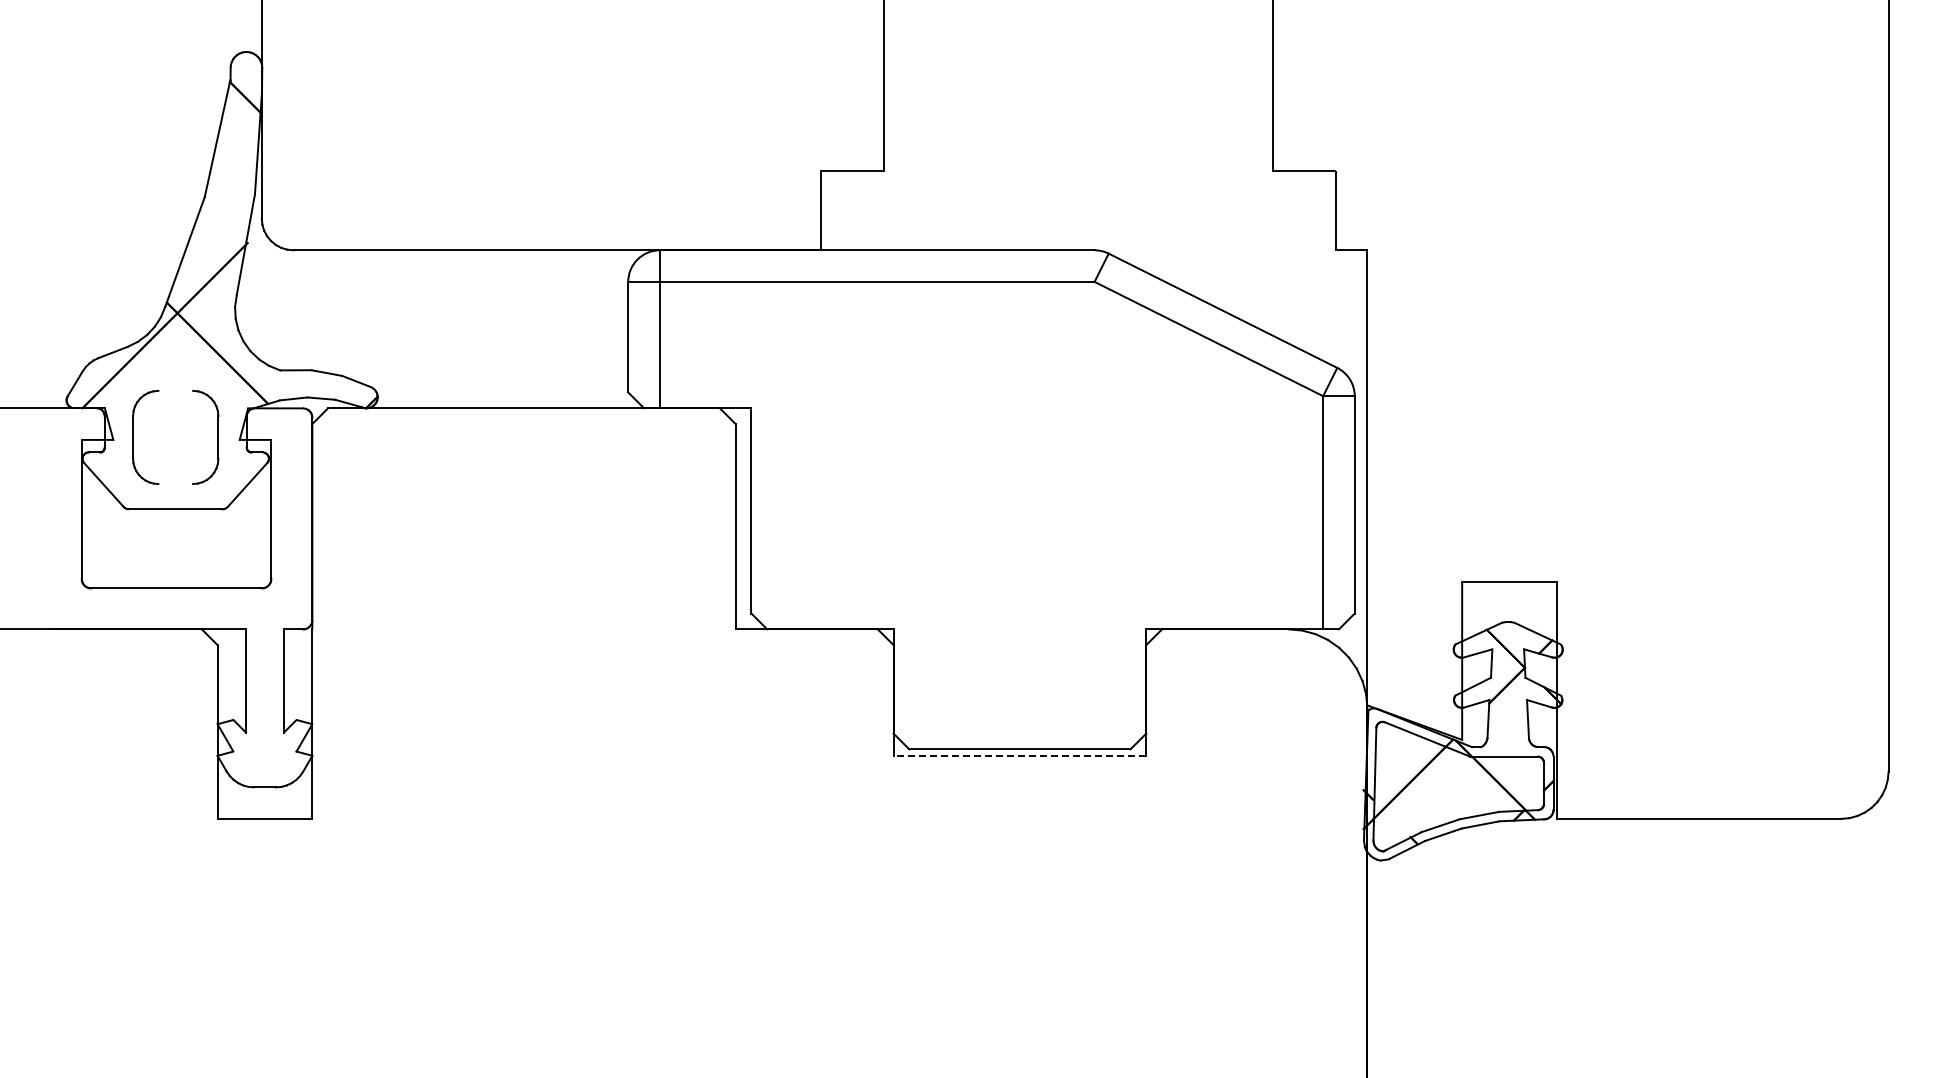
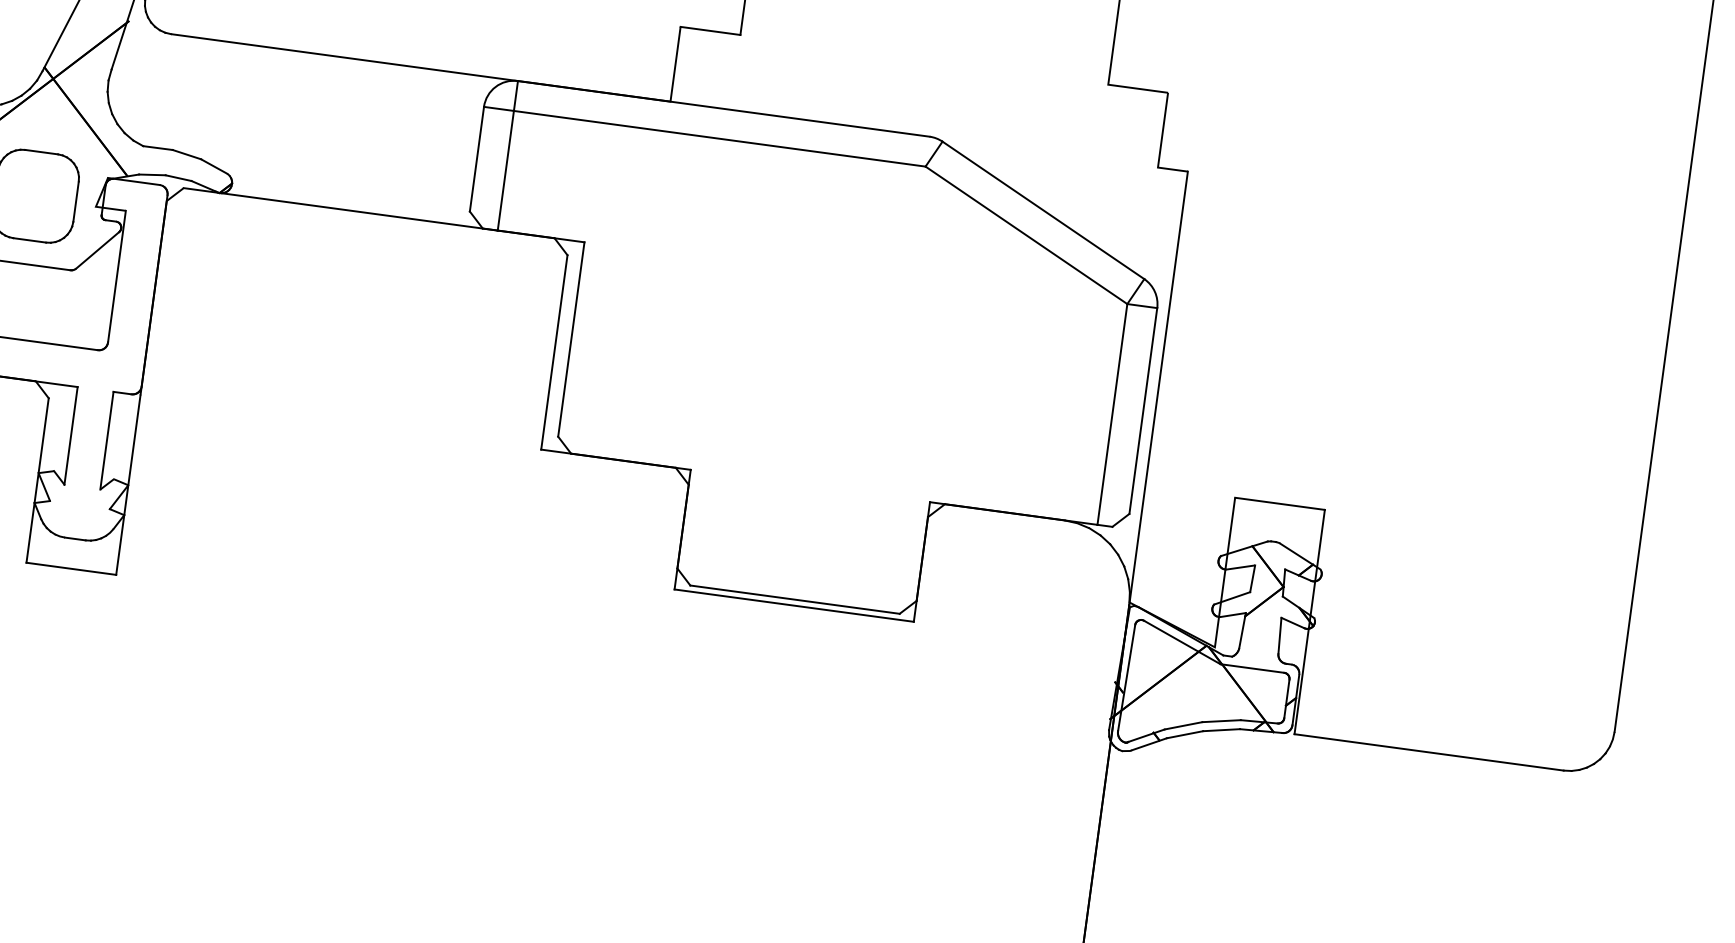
line: (175, 390) -> (41, 151), added
line: (175, 484) -> (29, 240), added
line: (1019, 755) -> (793, 605), dashed -> solid

